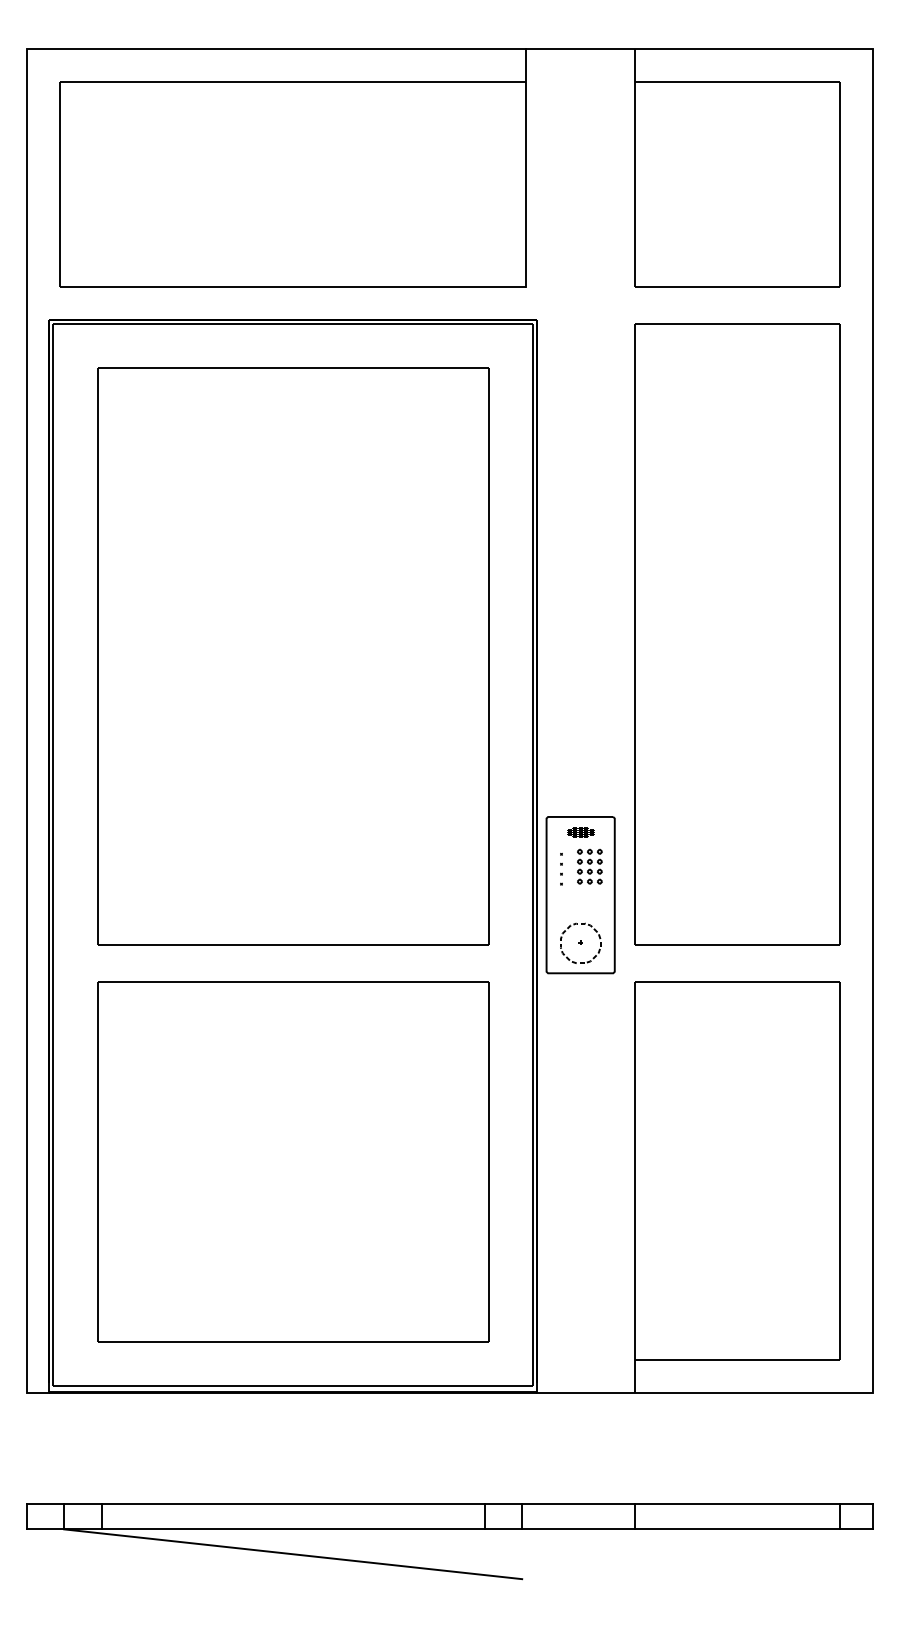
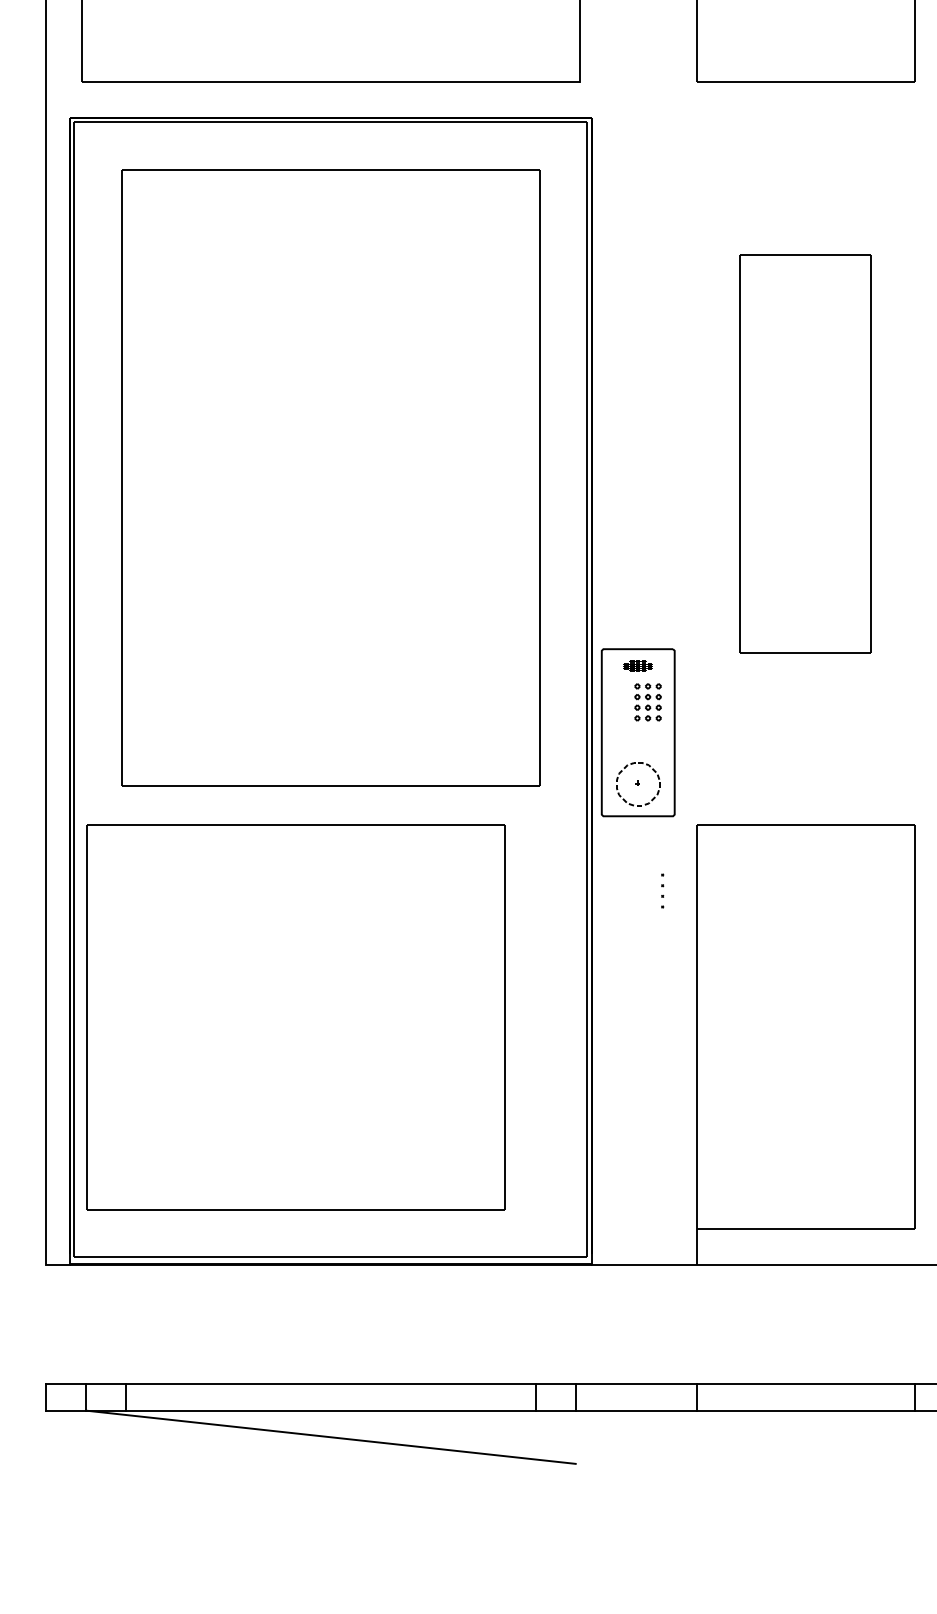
part: (737, 634) -> (805, 454), size x0.6
part: (561, 869) -> (662, 891), moved
part: (293, 1161) -> (296, 1017), moved

